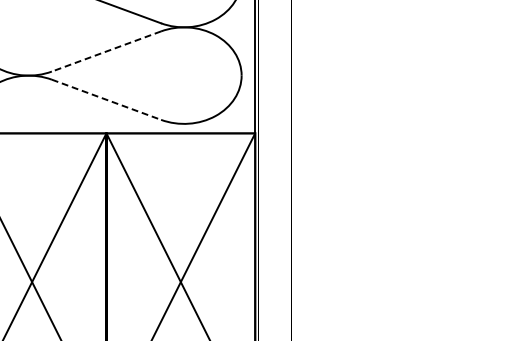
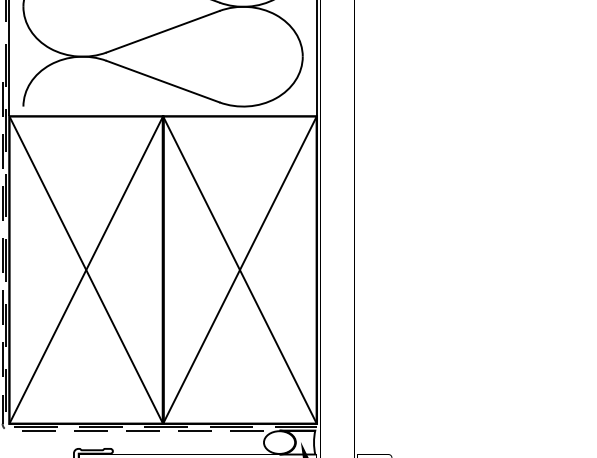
line: (105, 51) -> (162, 31), dashed -> solid
line: (106, 99) -> (163, 81), dashed -> solid

